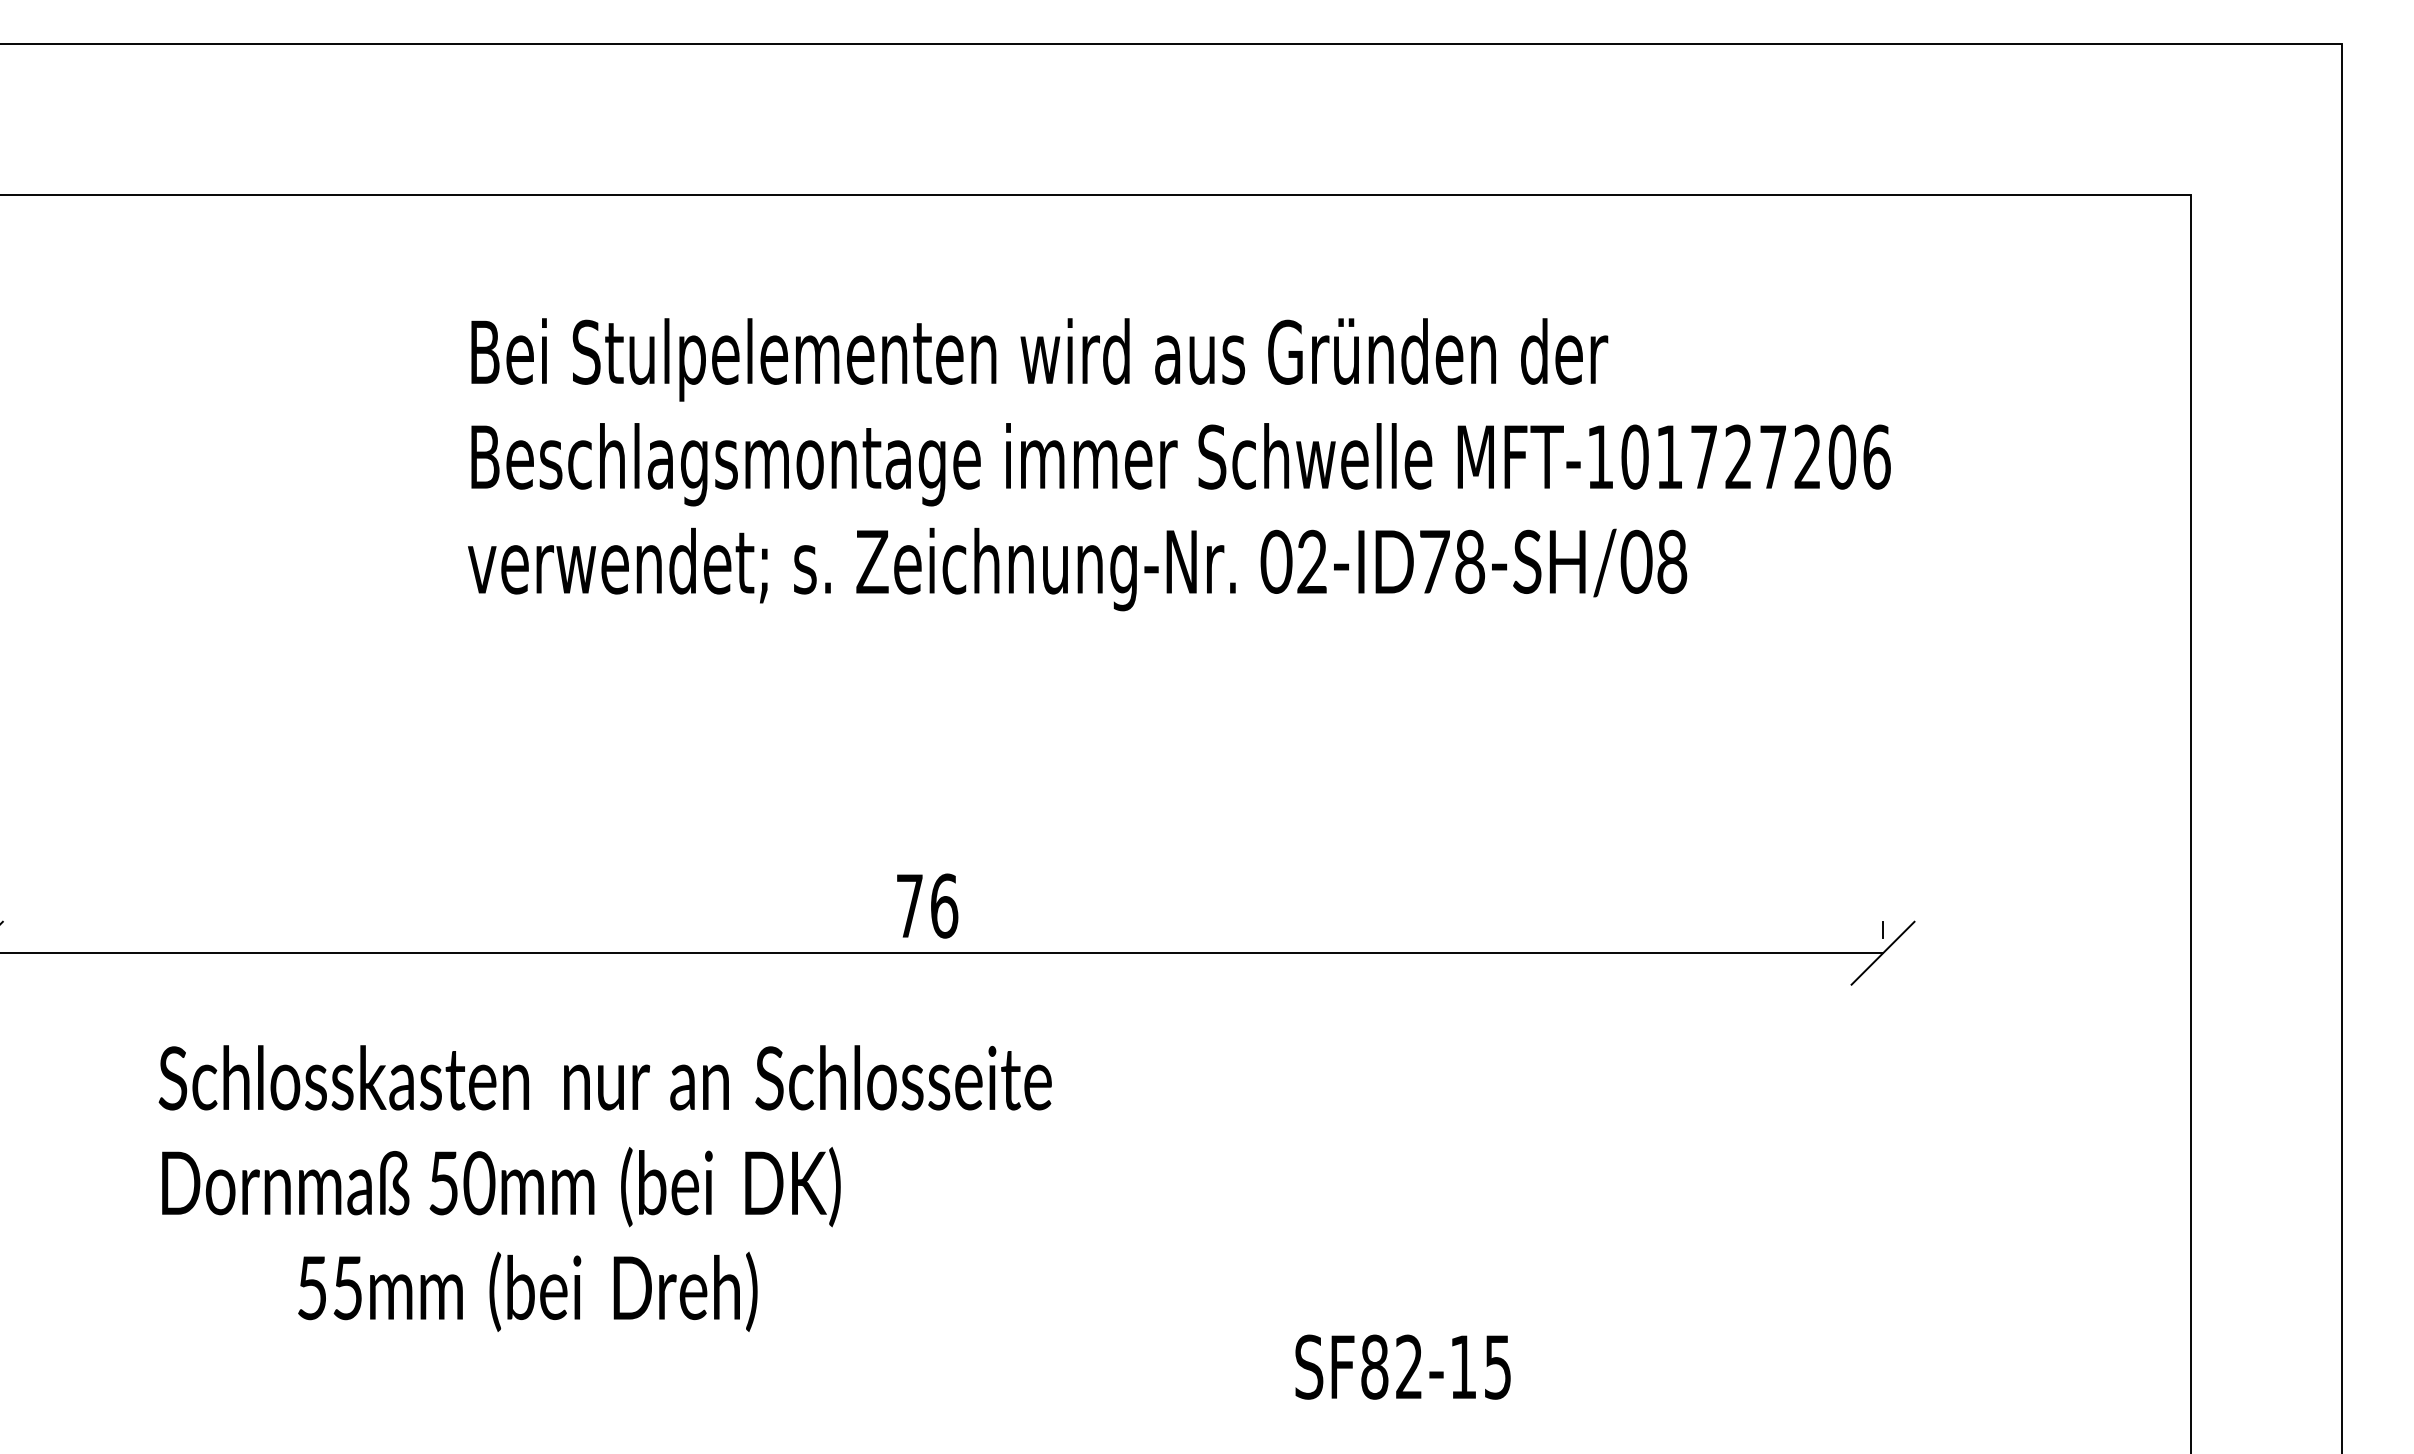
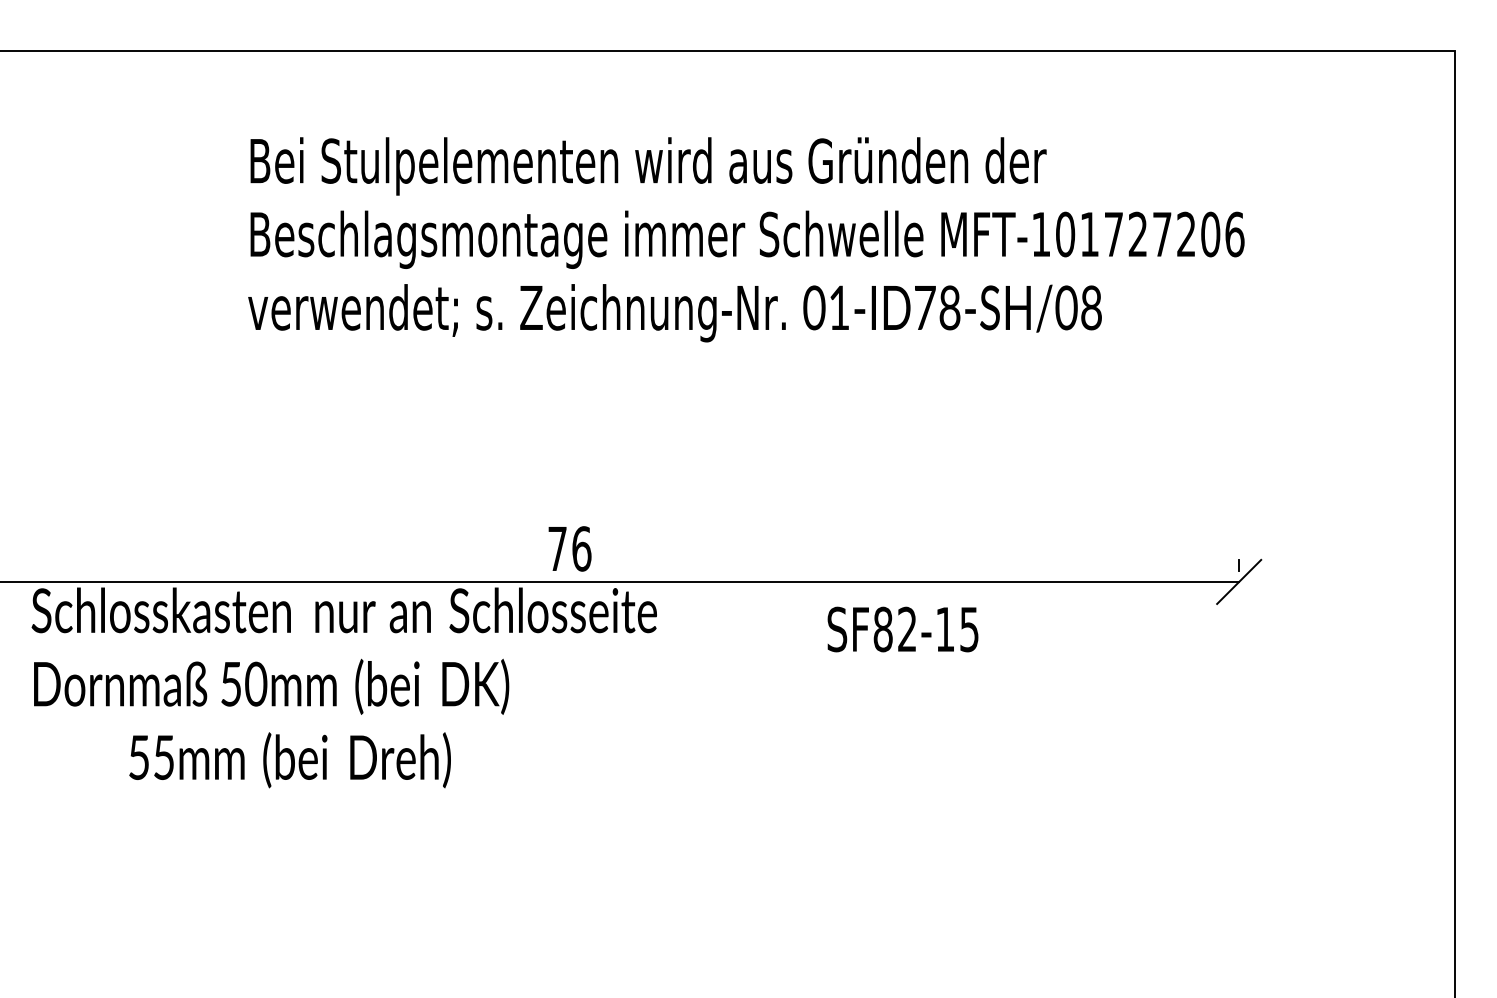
text: (1311, 561) -> (838, 307), 02-ID78-SH/08 -> 01-ID78-SH/08
text: (604, 1188) -> (343, 687), moved
text: (1402, 1366) -> (902, 629), moved

